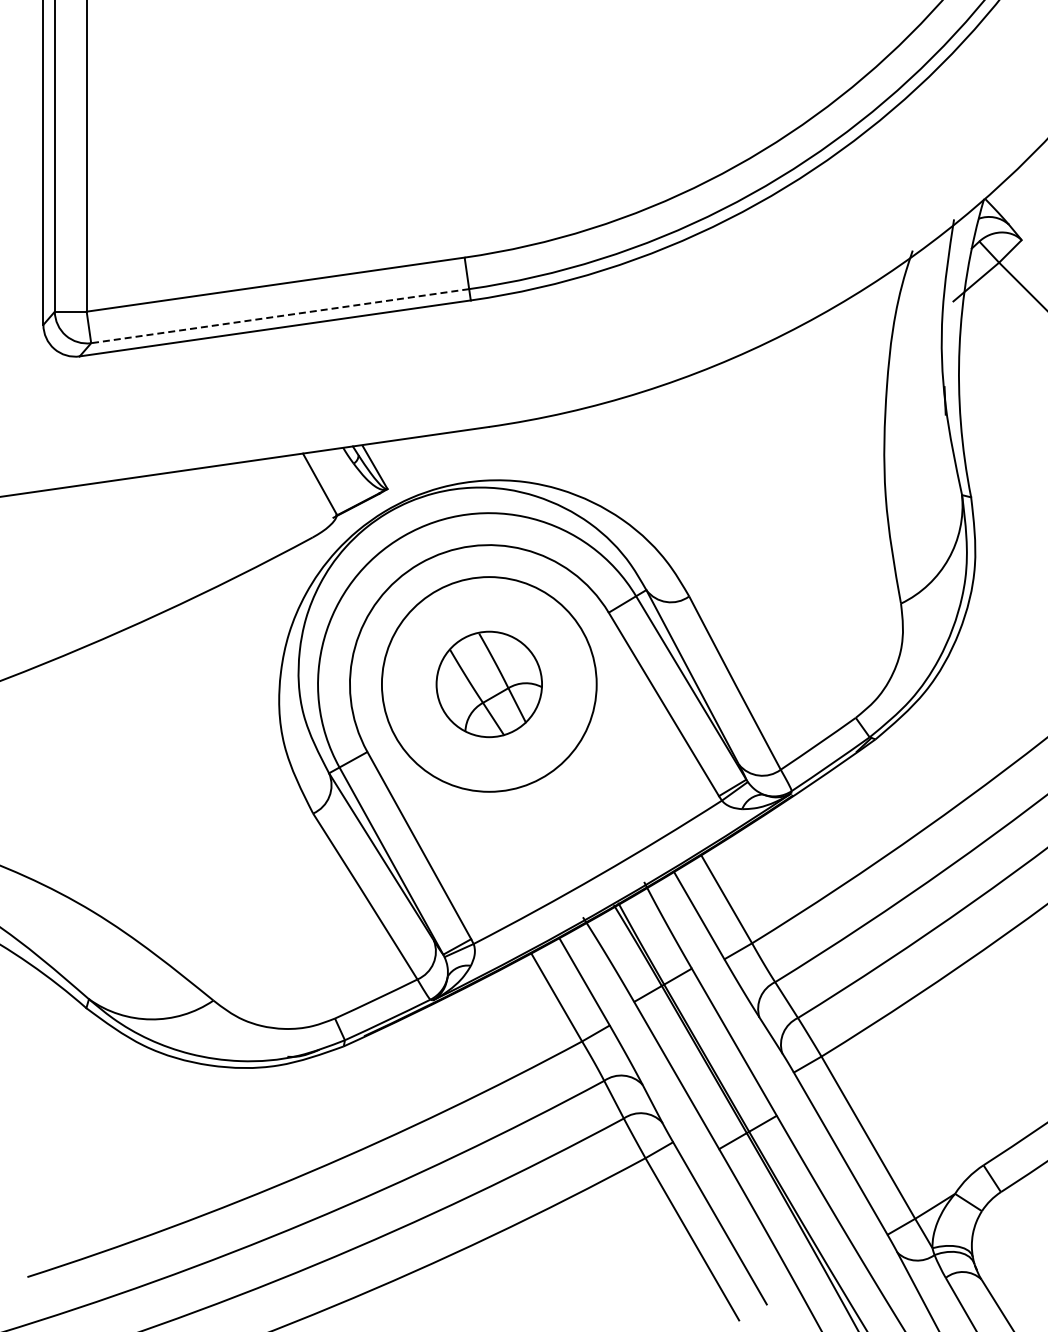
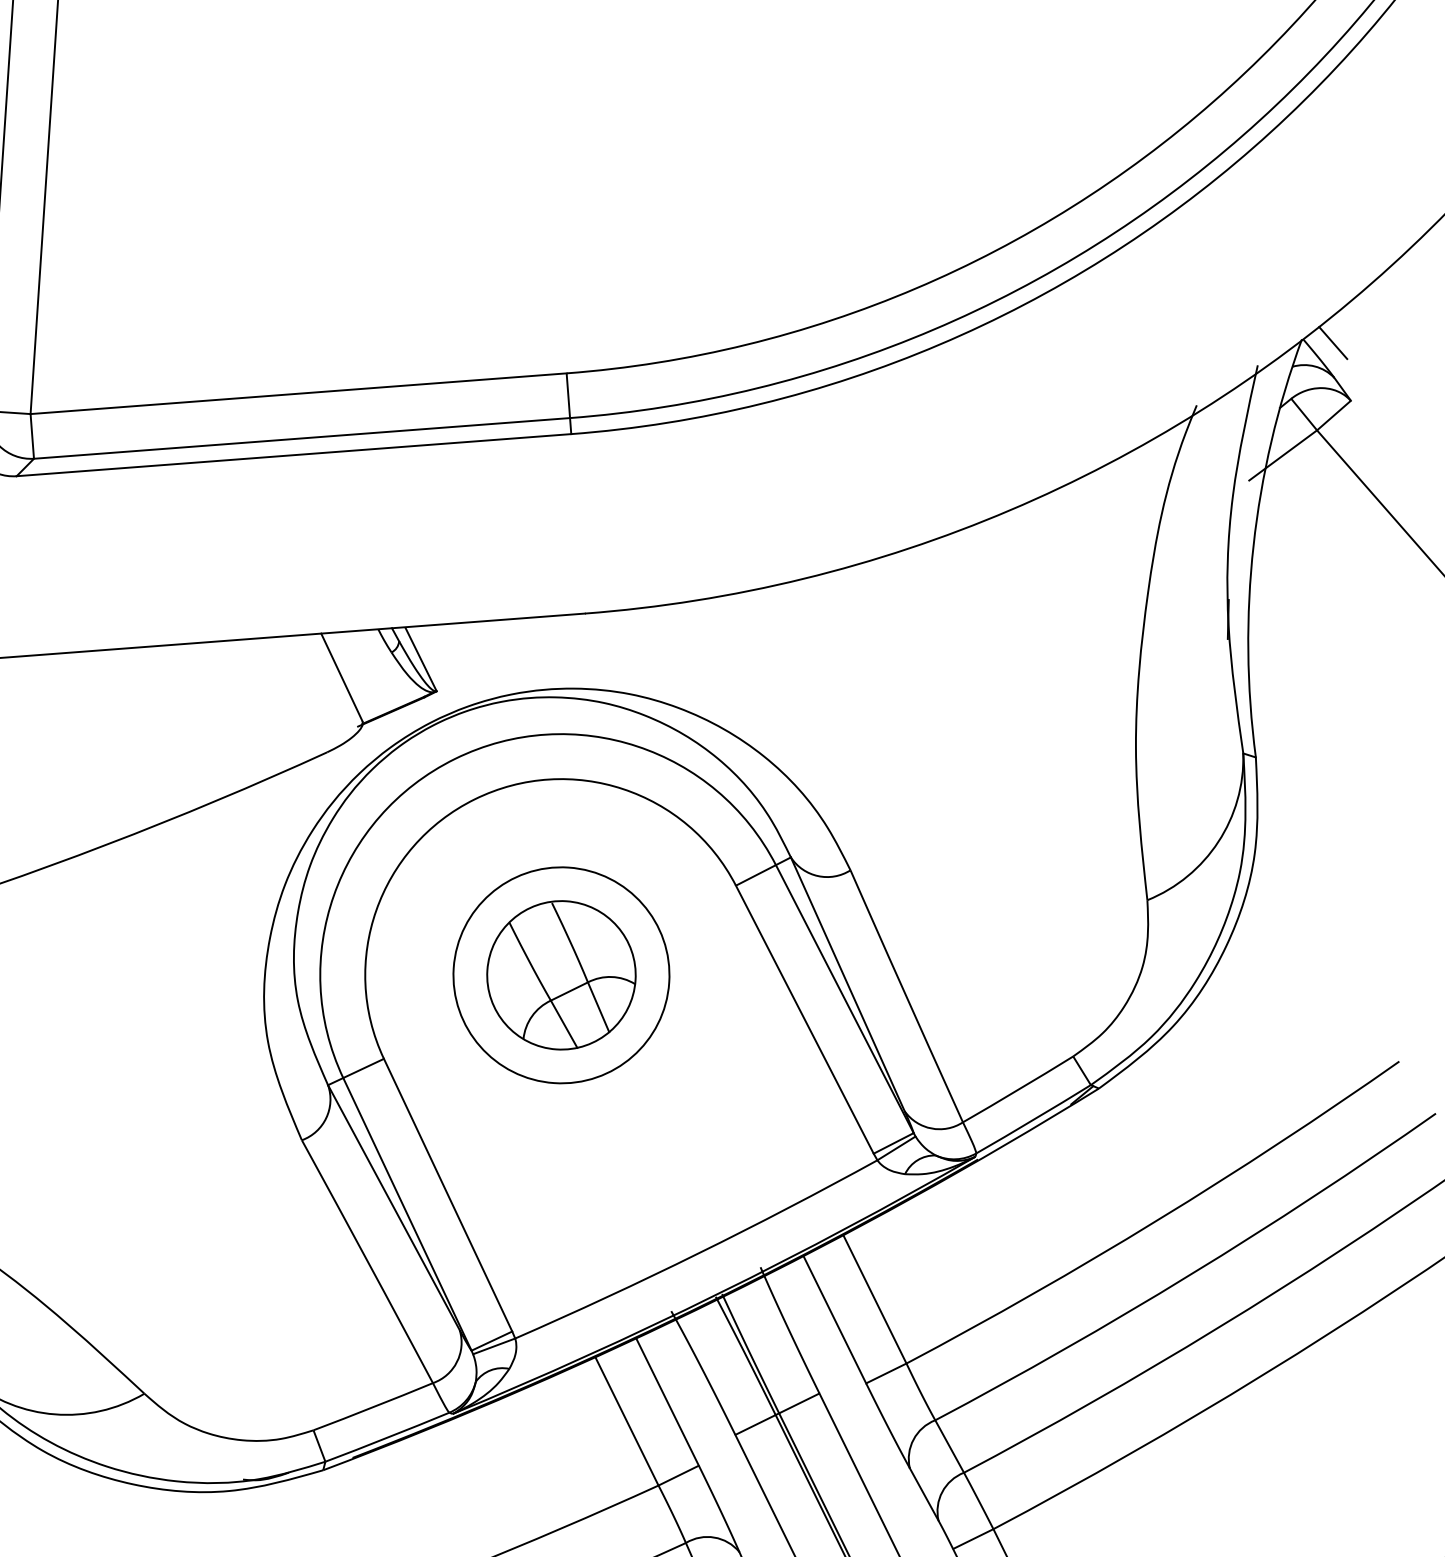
line: (1006, 199) -> (1333, 342), added
line: (280, 316) -> (302, 438), dashed -> solid
circle: (489, 684) -> (561, 975), size x0.71

